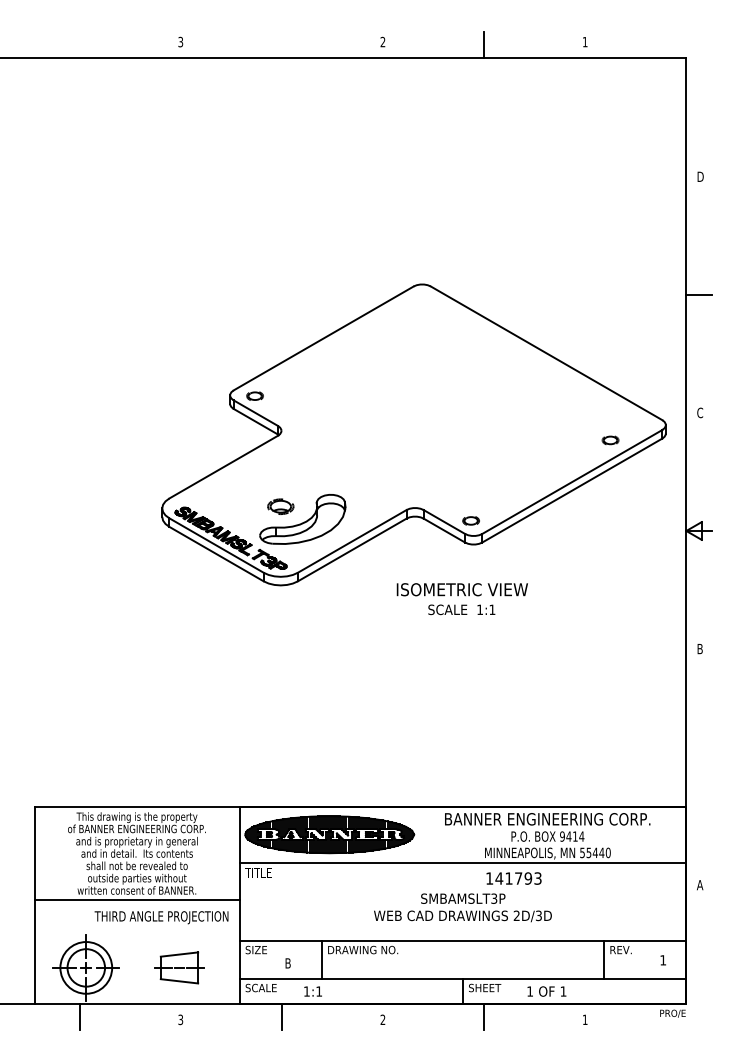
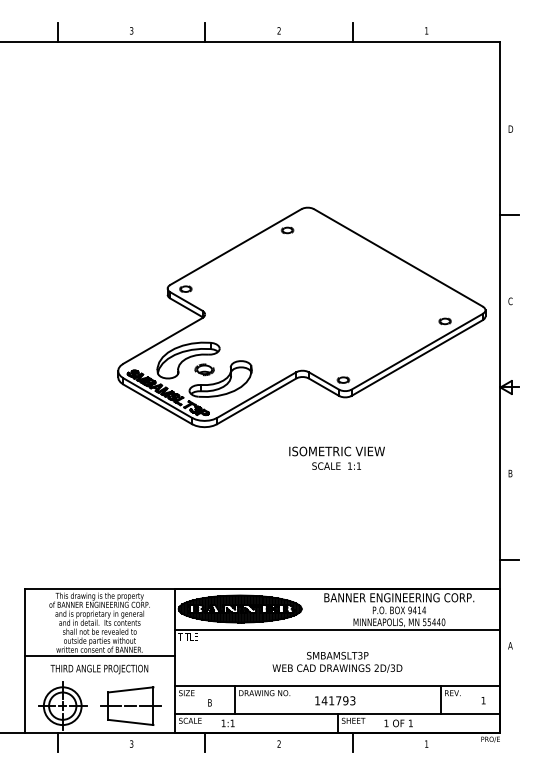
line: (79, 44) -> (57, 32), added
line: (281, 44) -> (205, 32), added
part: (394, 315) -> (287, 230), added
part: (258, 493) -> (188, 360), added
text: (461, 599) -> (336, 458), moved
line: (699, 767) -> (510, 560), added
text: (513, 878) -> (334, 700), moved
text: (161, 917) -> (99, 669), moved
part: (179, 967) -> (130, 705), size x1.67

